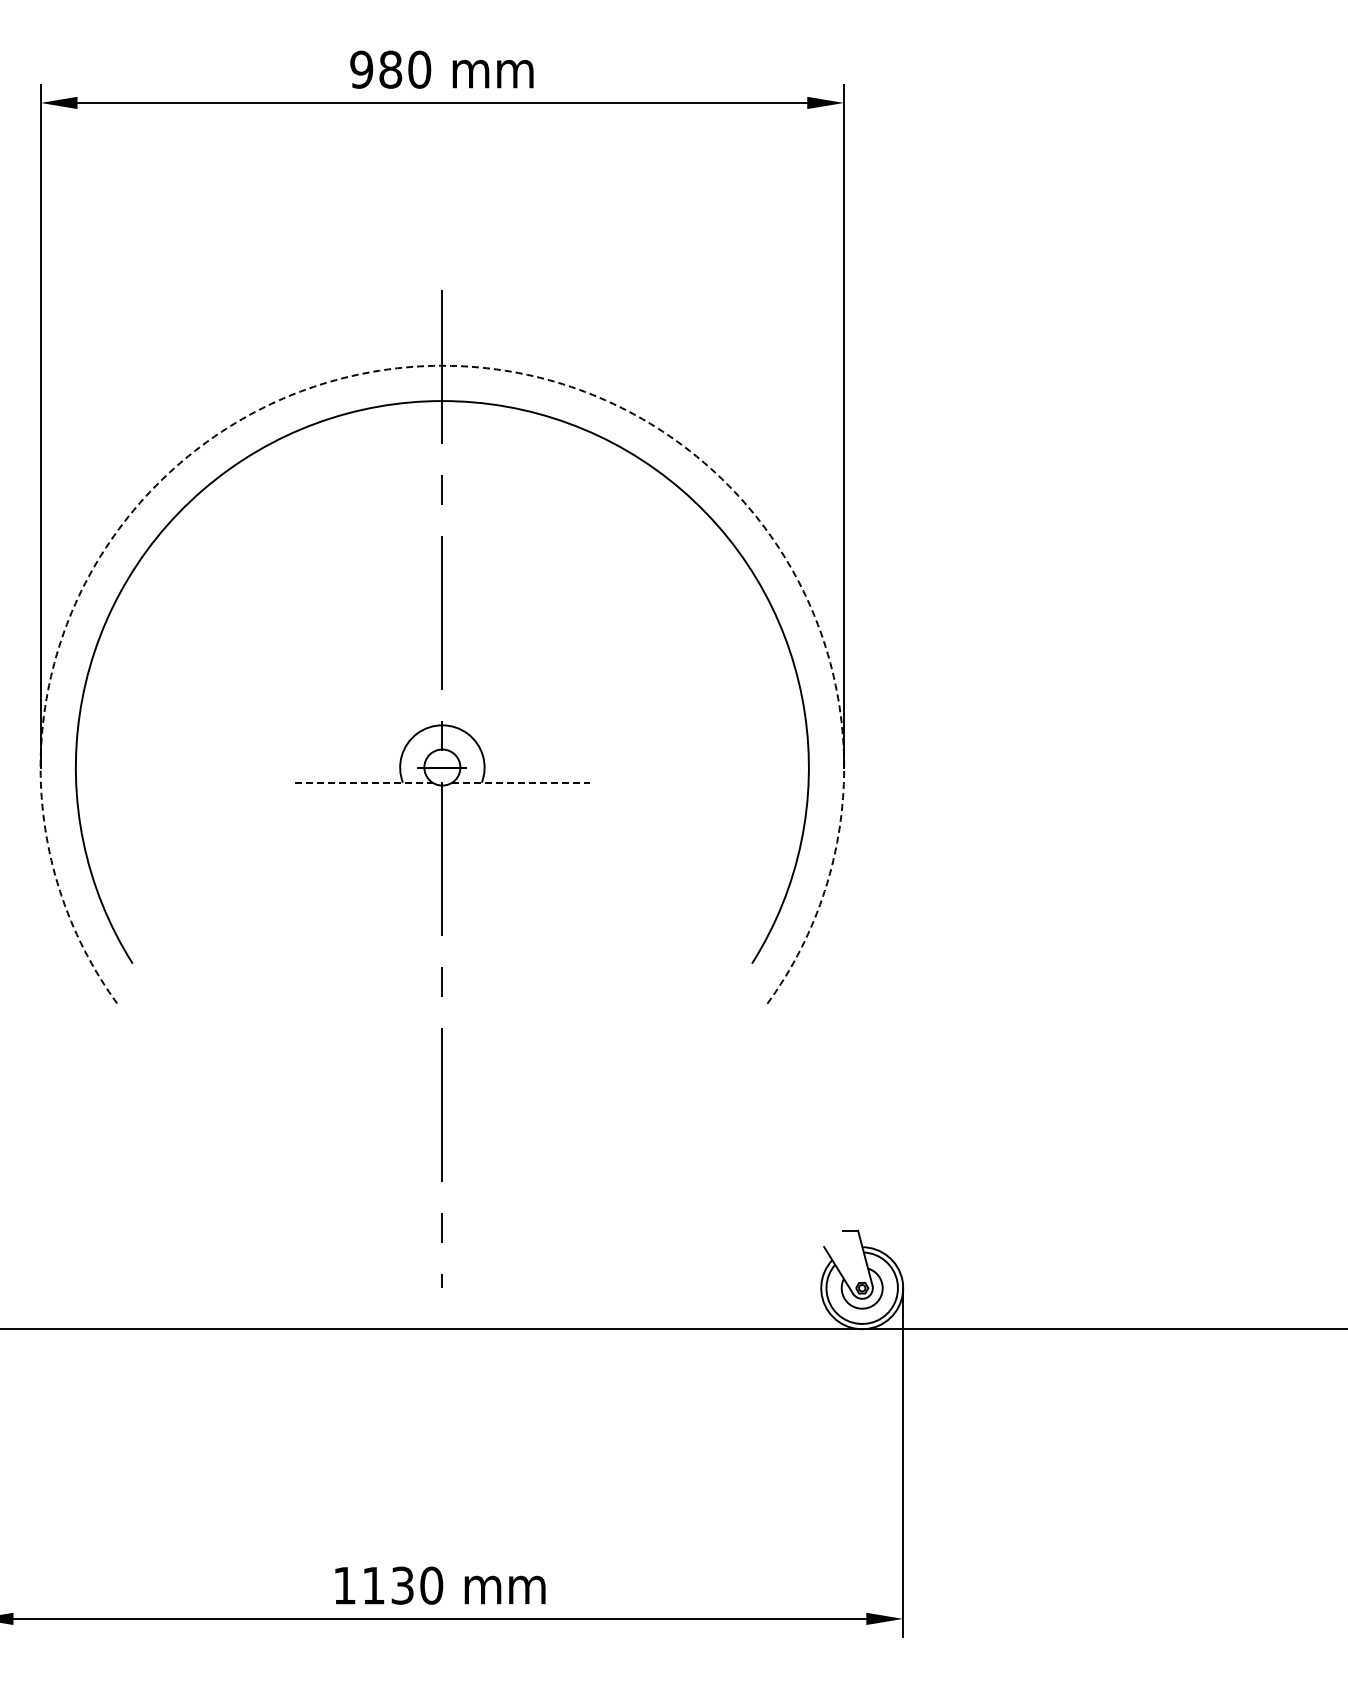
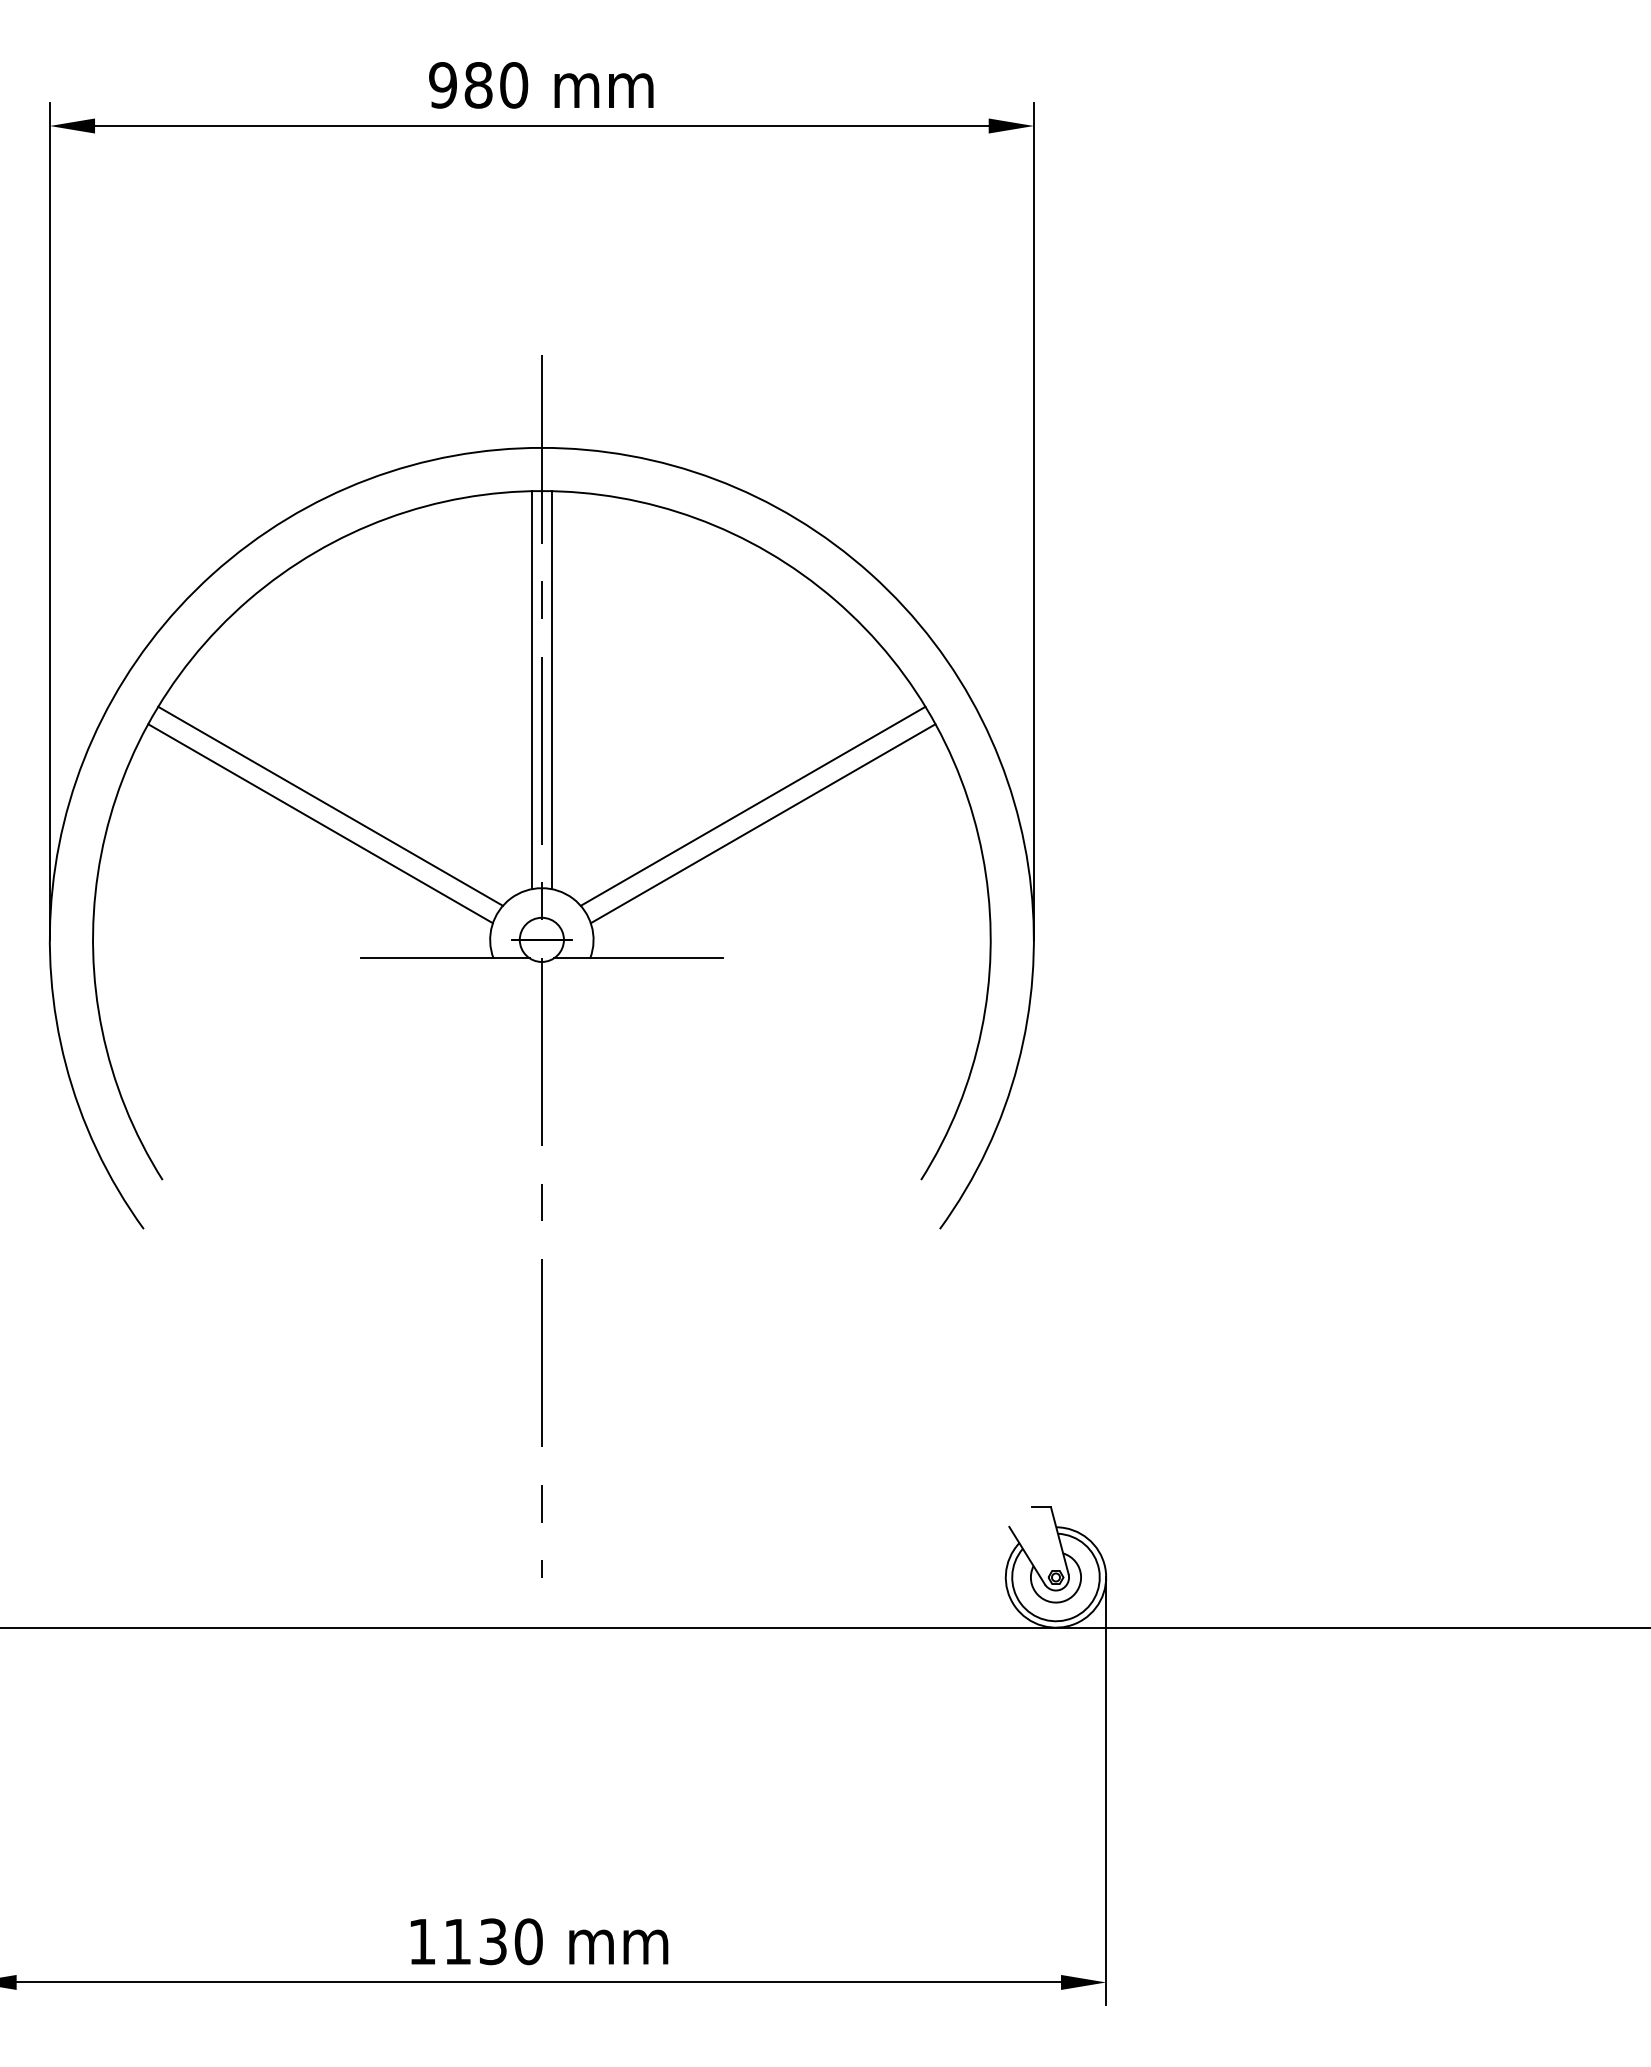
arc: (442, 365) -> (542, 447), dashed -> solid
line: (434, 563) -> (532, 689), added
line: (450, 563) -> (551, 689), added
line: (269, 658) -> (330, 806), added
line: (614, 658) -> (752, 806), added
line: (261, 672) -> (320, 823), added
line: (622, 672) -> (762, 823), added
line: (363, 782) -> (445, 958), dashed -> solid
line: (521, 782) -> (638, 958), dashed -> solid

